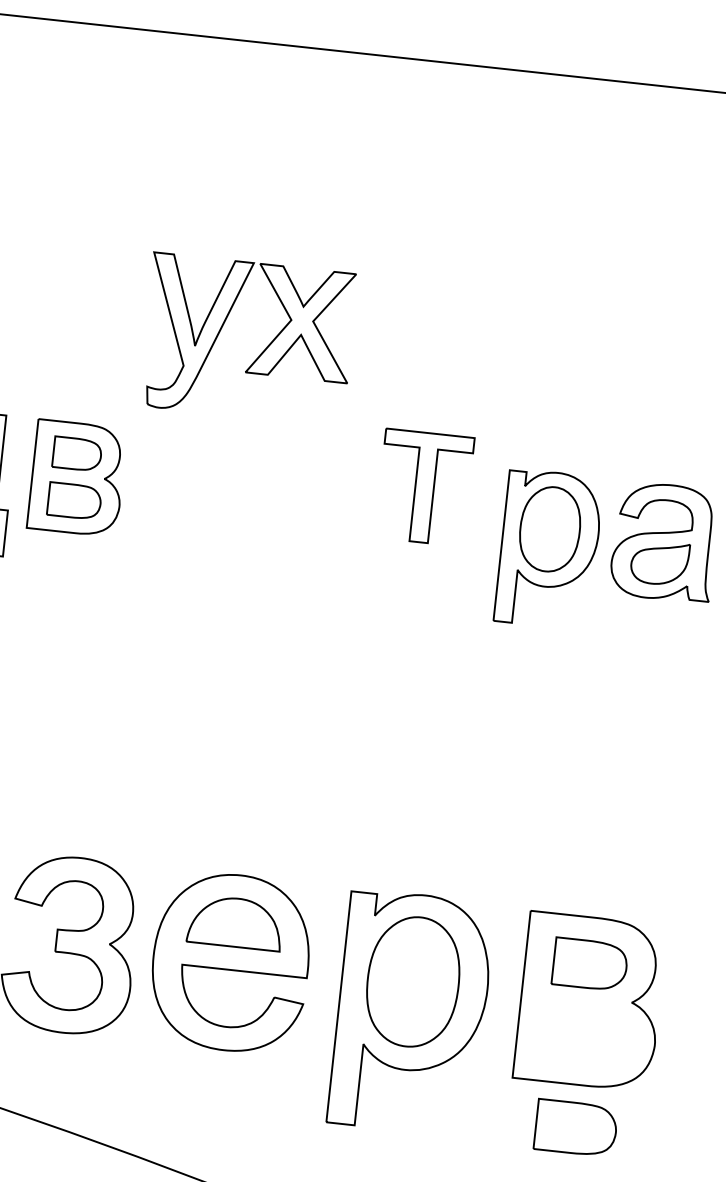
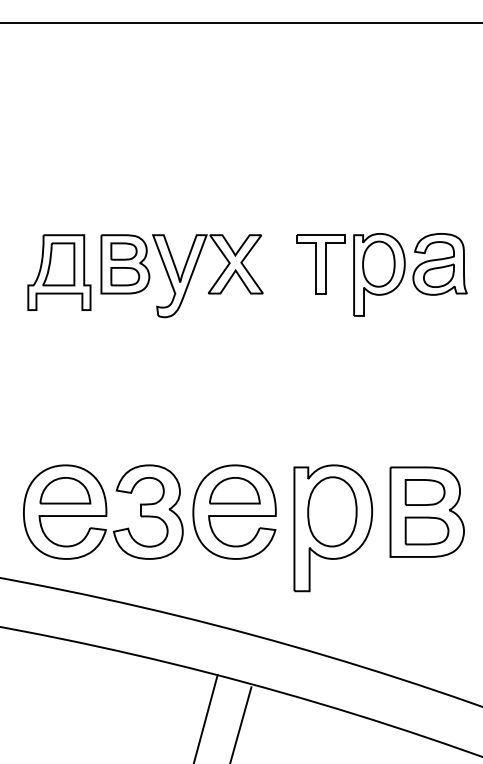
part: (261, 351) -> (215, 281), moved
part: (423, 487) -> (320, 264), moved
part: (575, 1127) -> (426, 530), moved

